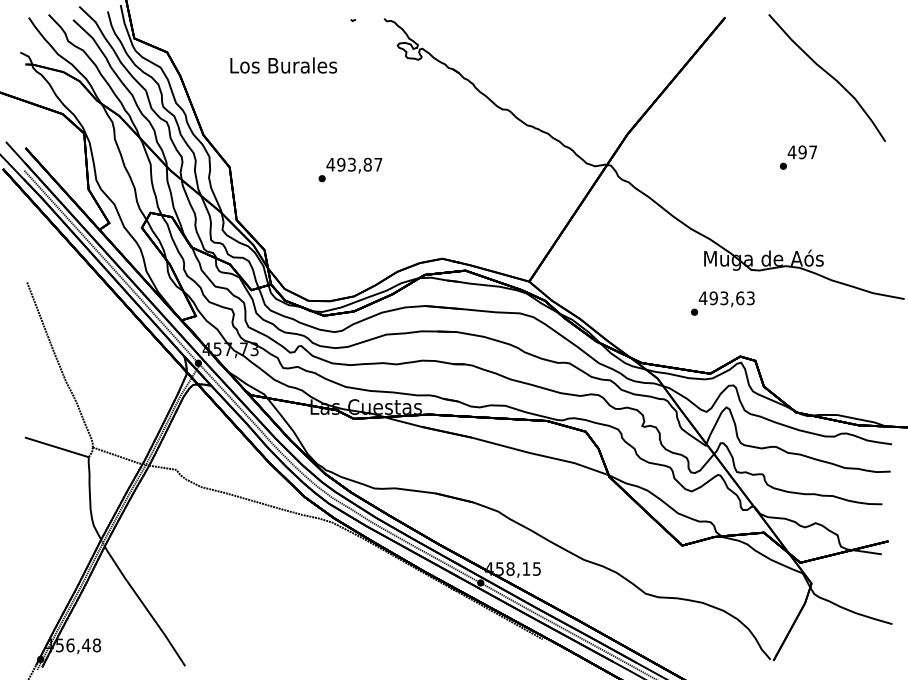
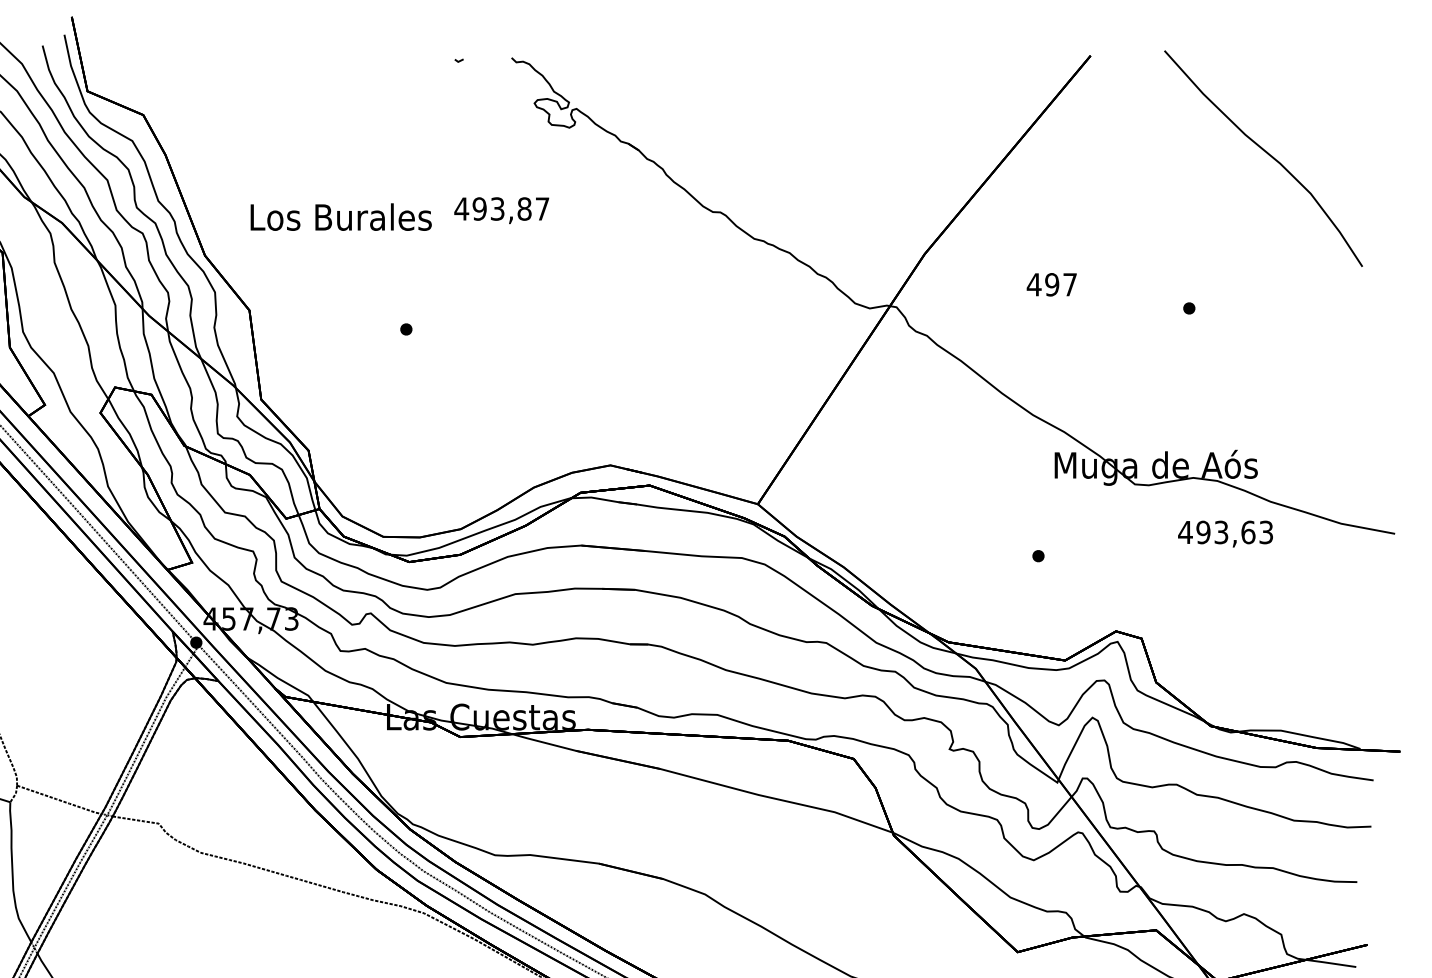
text: (283, 65) -> (340, 217), moved
text: (801, 152) -> (1050, 285), moved
text: (354, 165) -> (502, 210), moved
text: (726, 299) -> (1225, 534), moved

